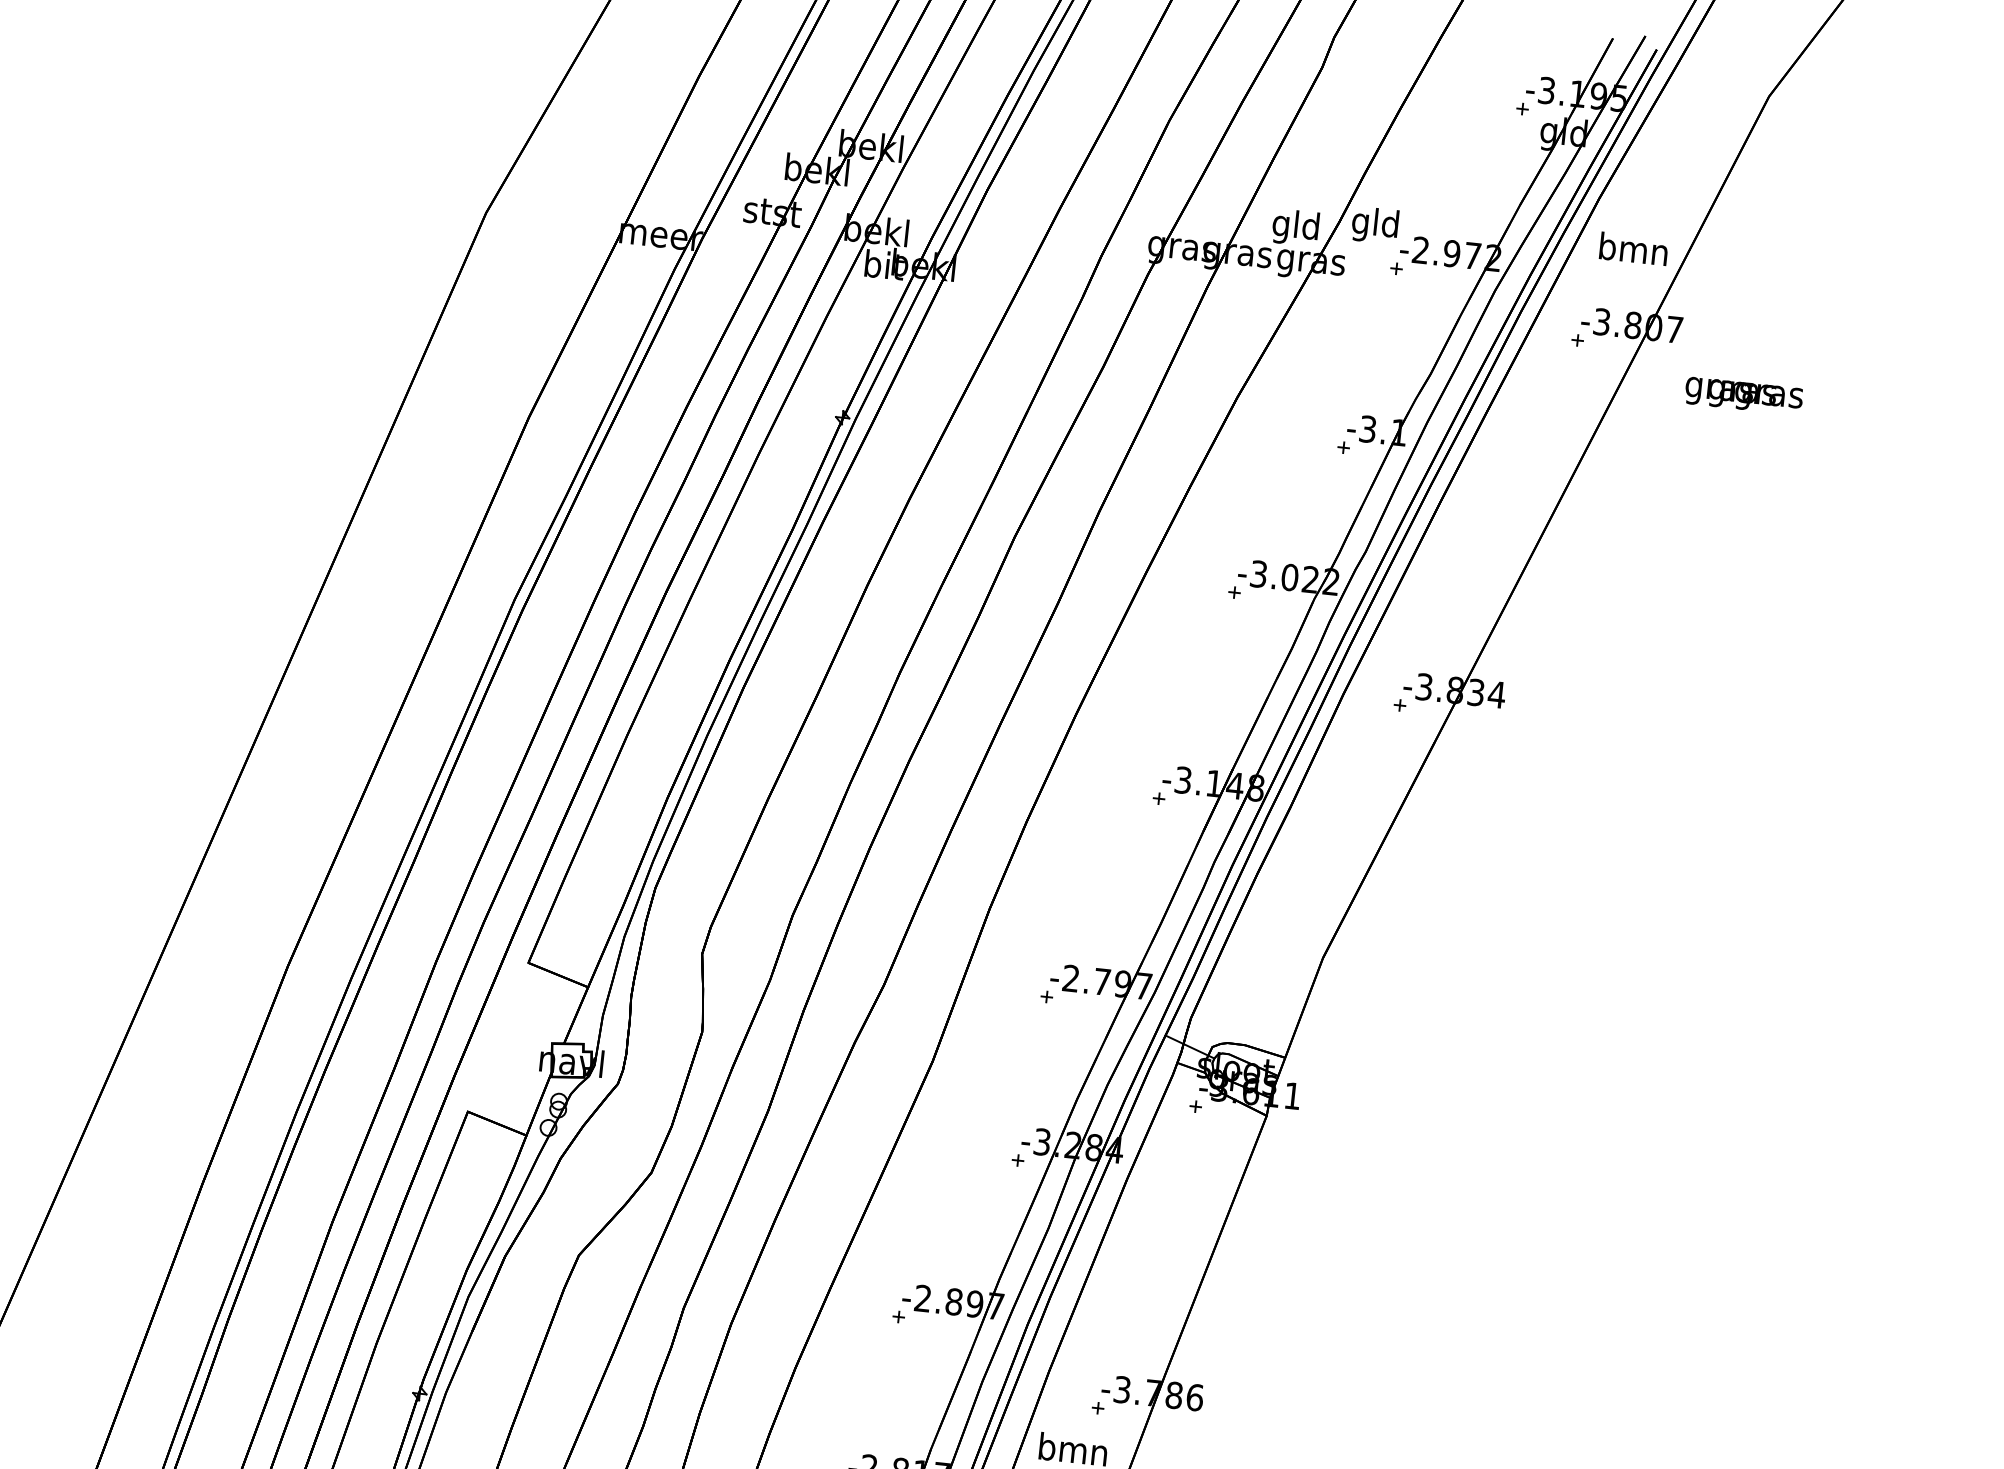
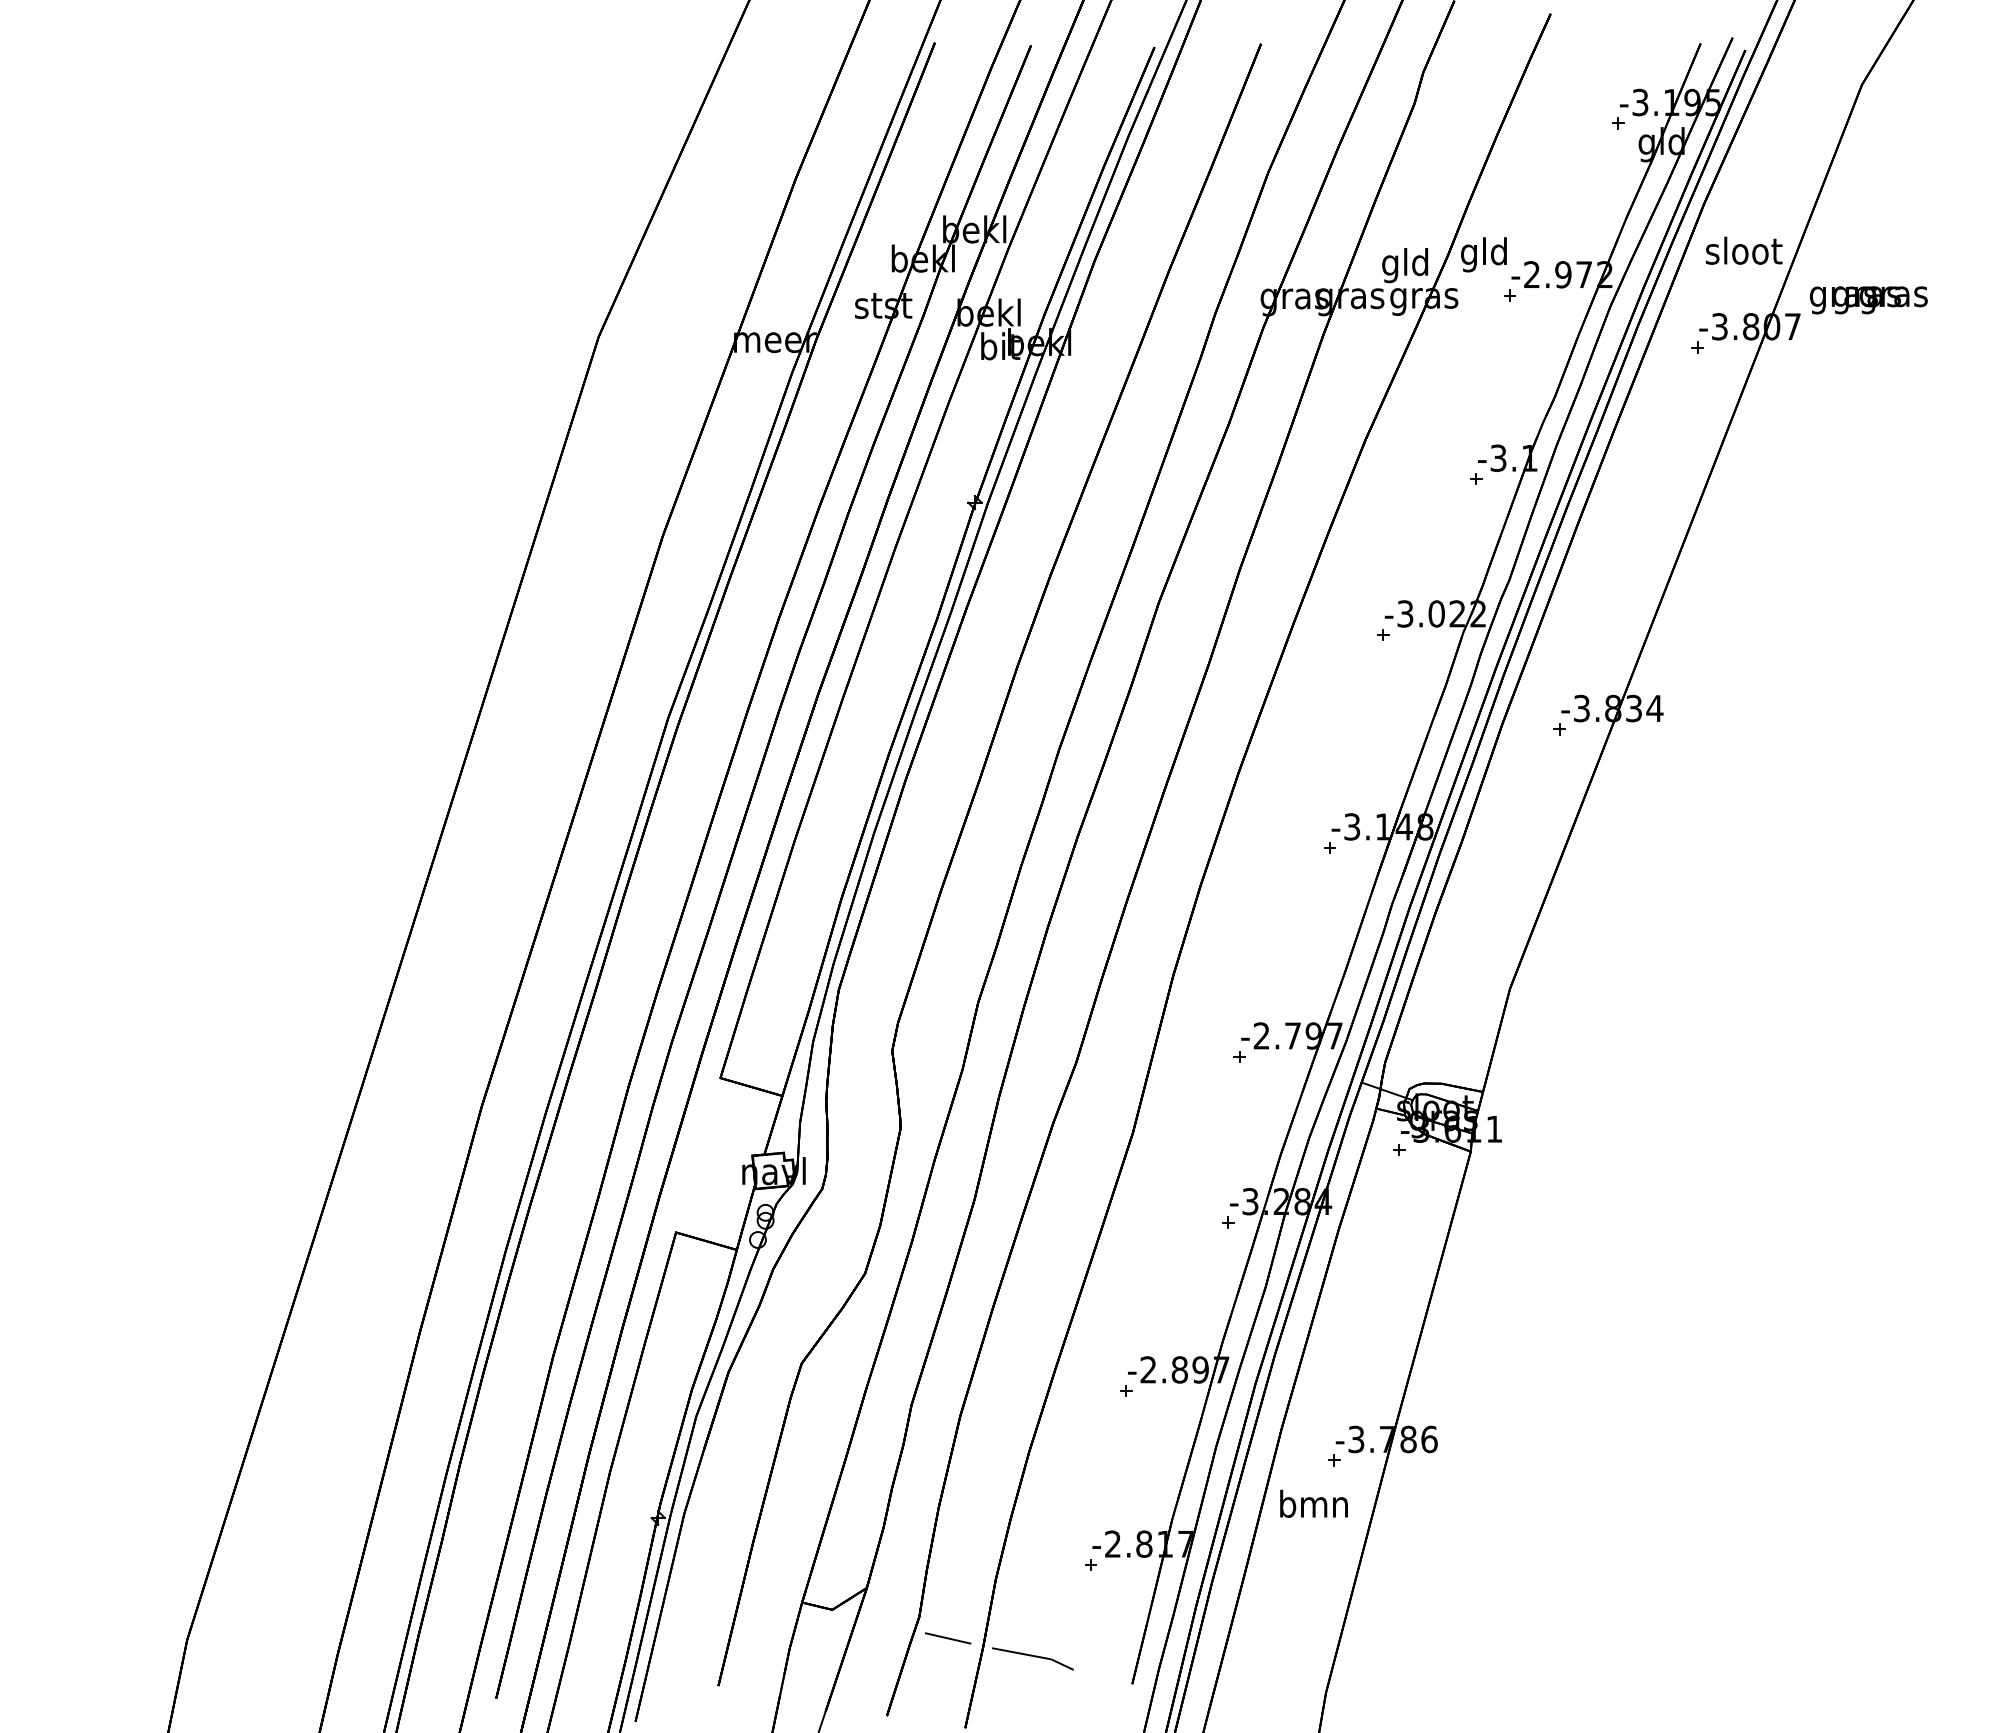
text: (1633, 248) -> (1743, 250), bmn -> sloot
text: (1743, 396) -> (1868, 300), moved

